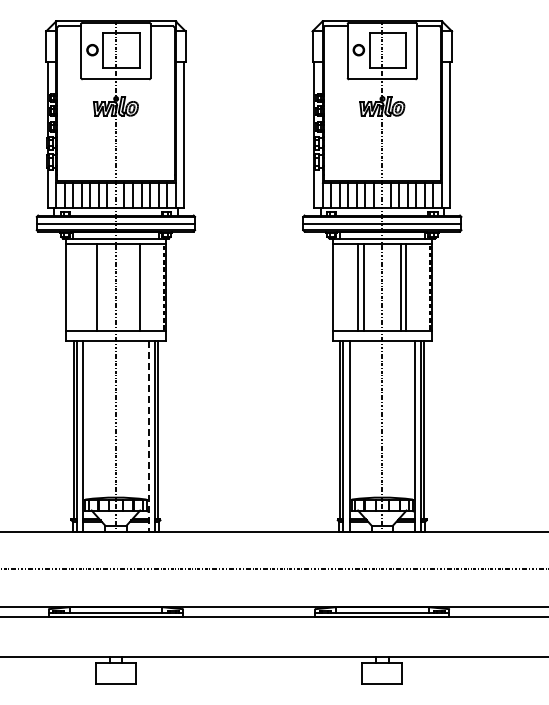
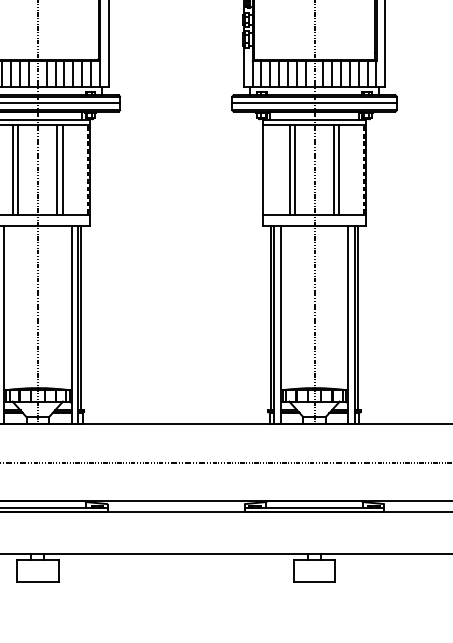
line: (91, 287) -> (12, 169), added
line: (134, 287) -> (57, 169), added
line: (148, 437) -> (71, 325), dashed -> solid

